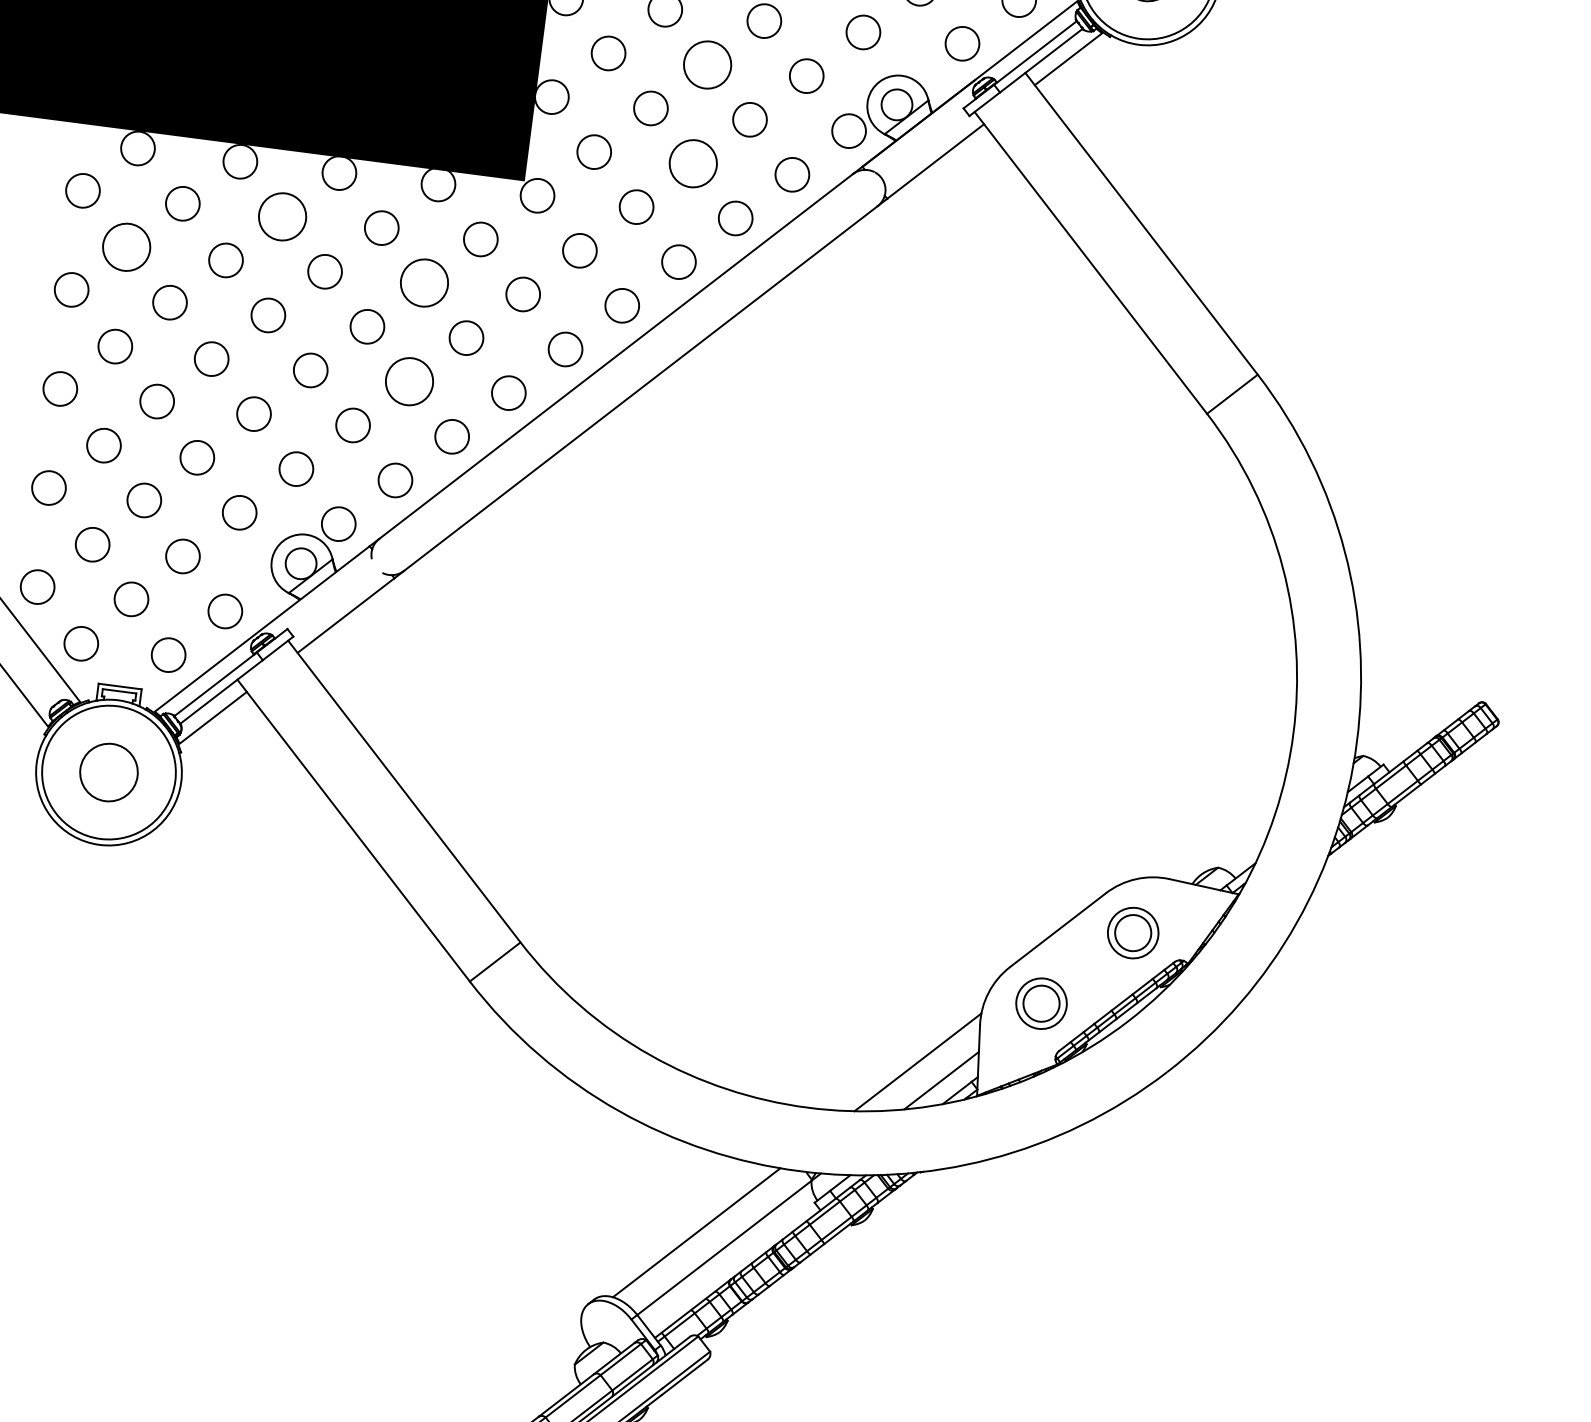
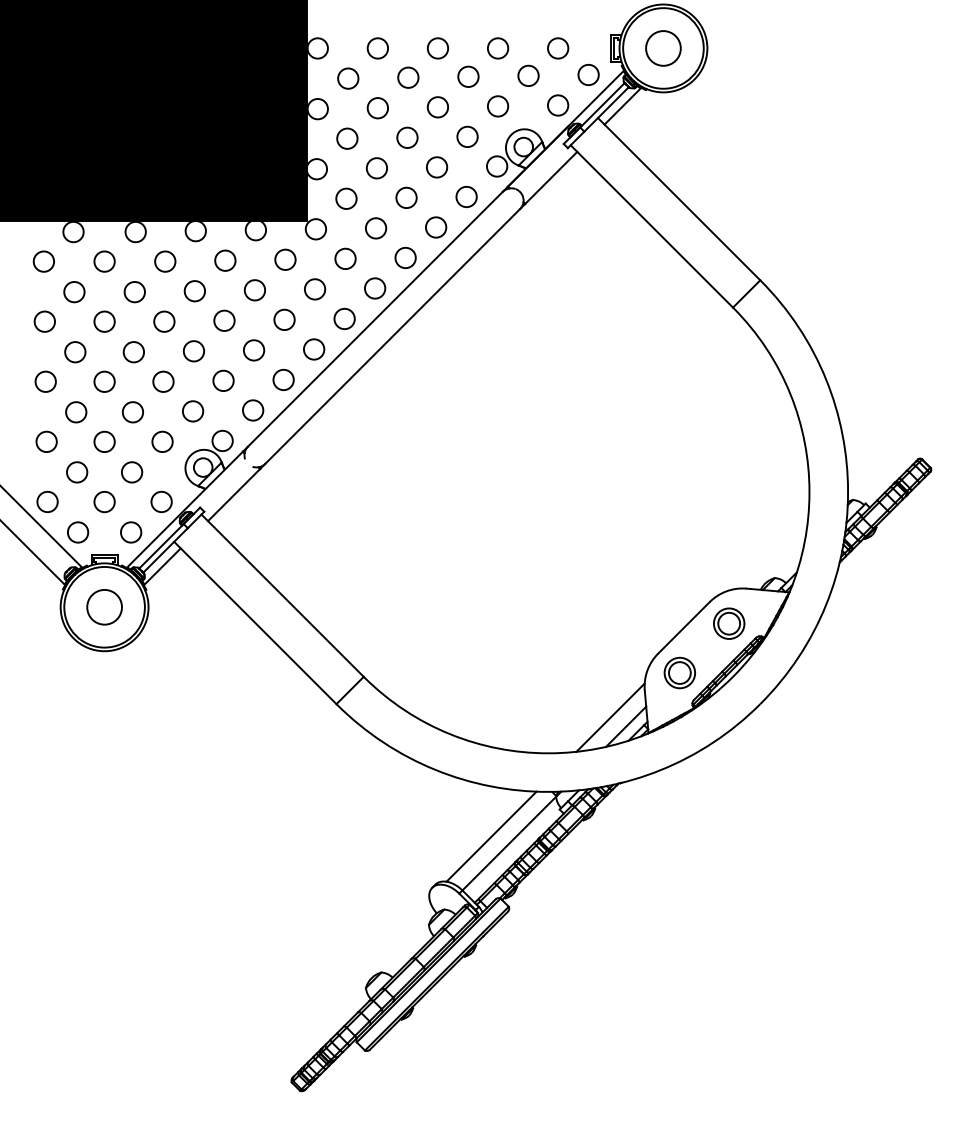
circle: (707, 64) -> (407, 137), size x0.71
circle: (693, 162) -> (406, 197), size x0.71
circle: (283, 216) -> (165, 261), size x0.71
circle: (126, 248) -> (74, 292), size x0.71
circle: (423, 283) -> (254, 290), size x0.71
circle: (410, 382) -> (254, 350), size x0.71

